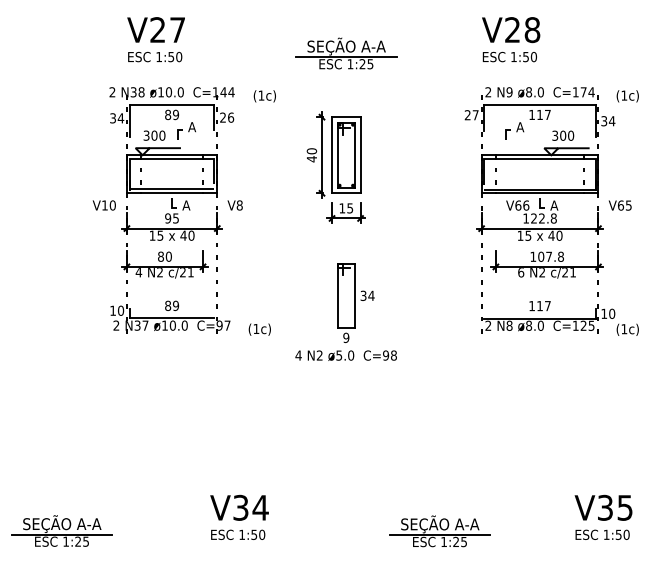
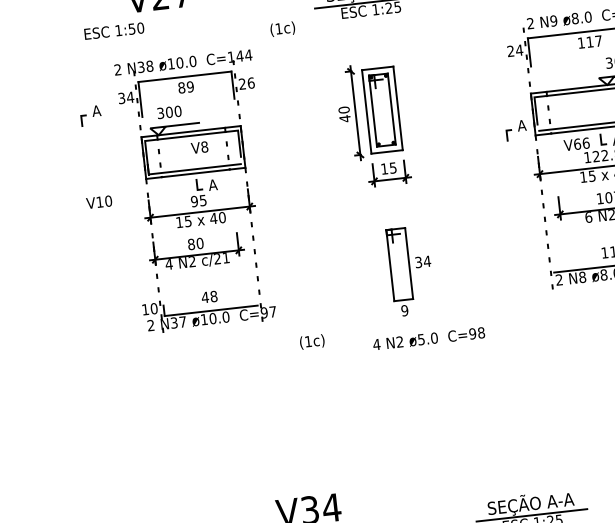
text: (155, 56) -> (114, 30), moved
text: (264, 96) -> (282, 29), moved
text: (475, 115) -> (519, 50), 27 -> 24
part: (186, 130) -> (90, 115), moved
part: (514, 130) -> (515, 129), moved
text: (103, 205) -> (98, 202), moved
text: (234, 205) -> (198, 147), moved
text: (171, 305) -> (208, 296), 89 -> 48
text: (259, 329) -> (311, 341), moved
text: (345, 355) -> (428, 338), moved

